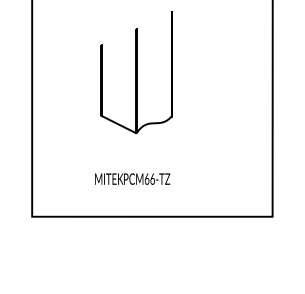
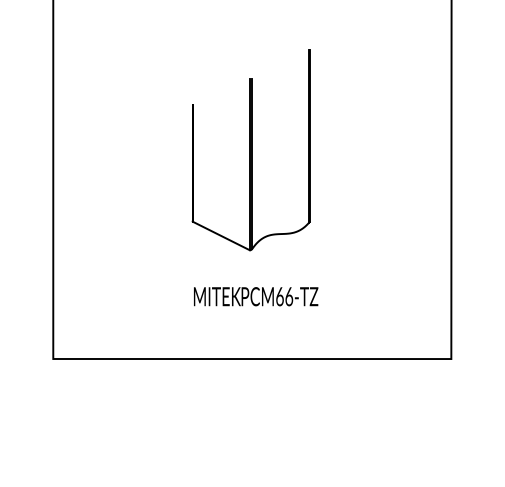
part: (136, 72) -> (250, 149), moved
text: (132, 178) -> (255, 295), moved

